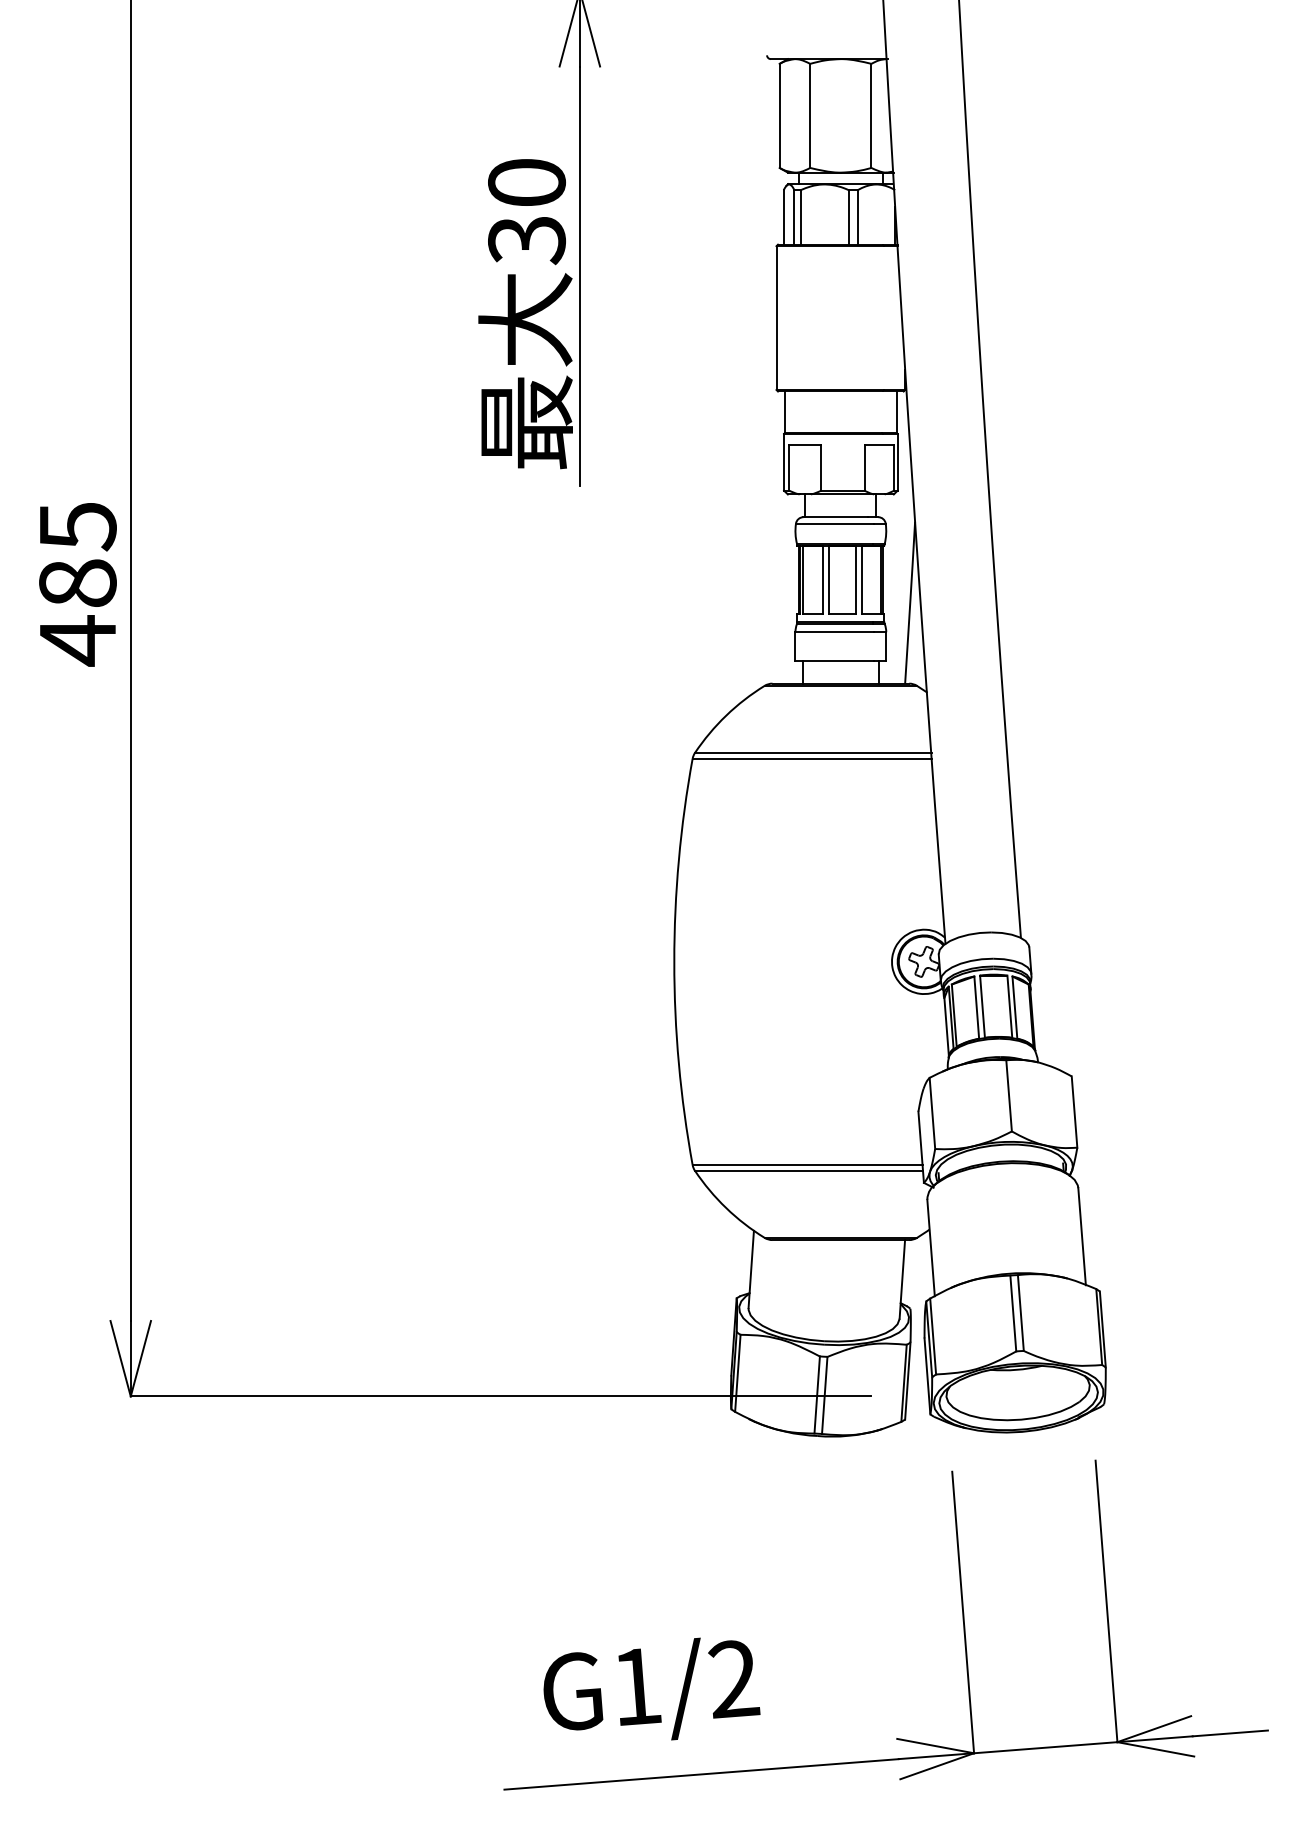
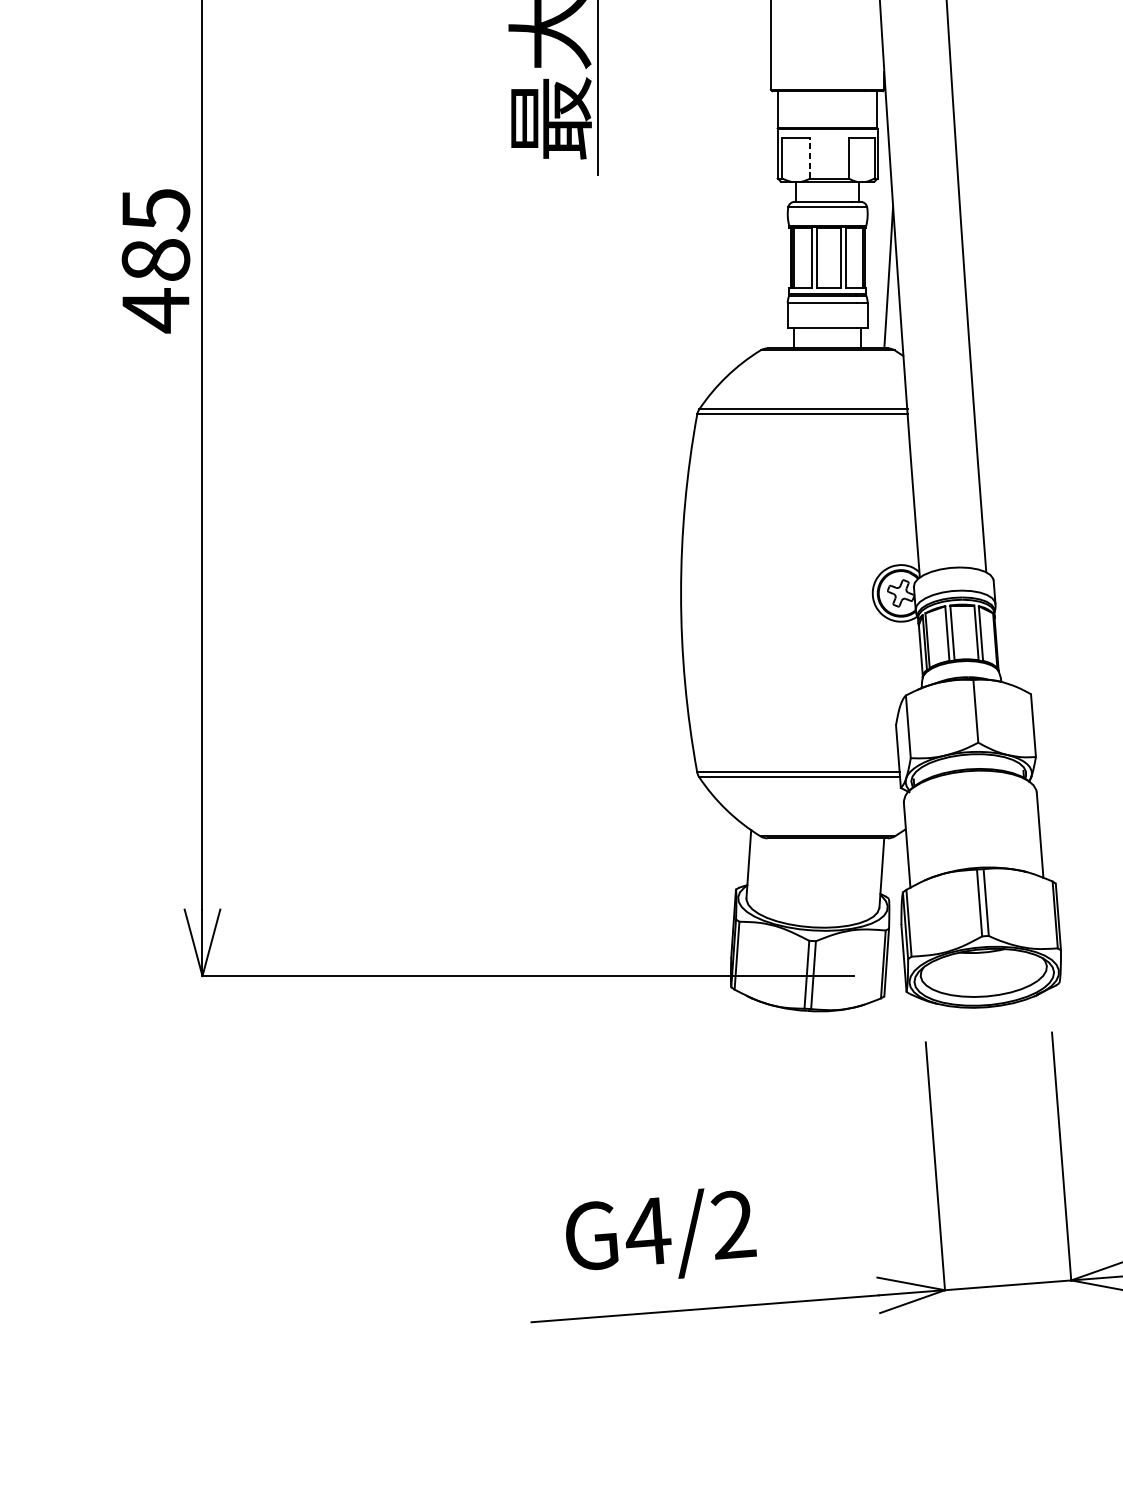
line: (821, 467) -> (810, 158), solid -> dashed
text: (637, 1686) -> (648, 1231), G1/2 -> G4/2

